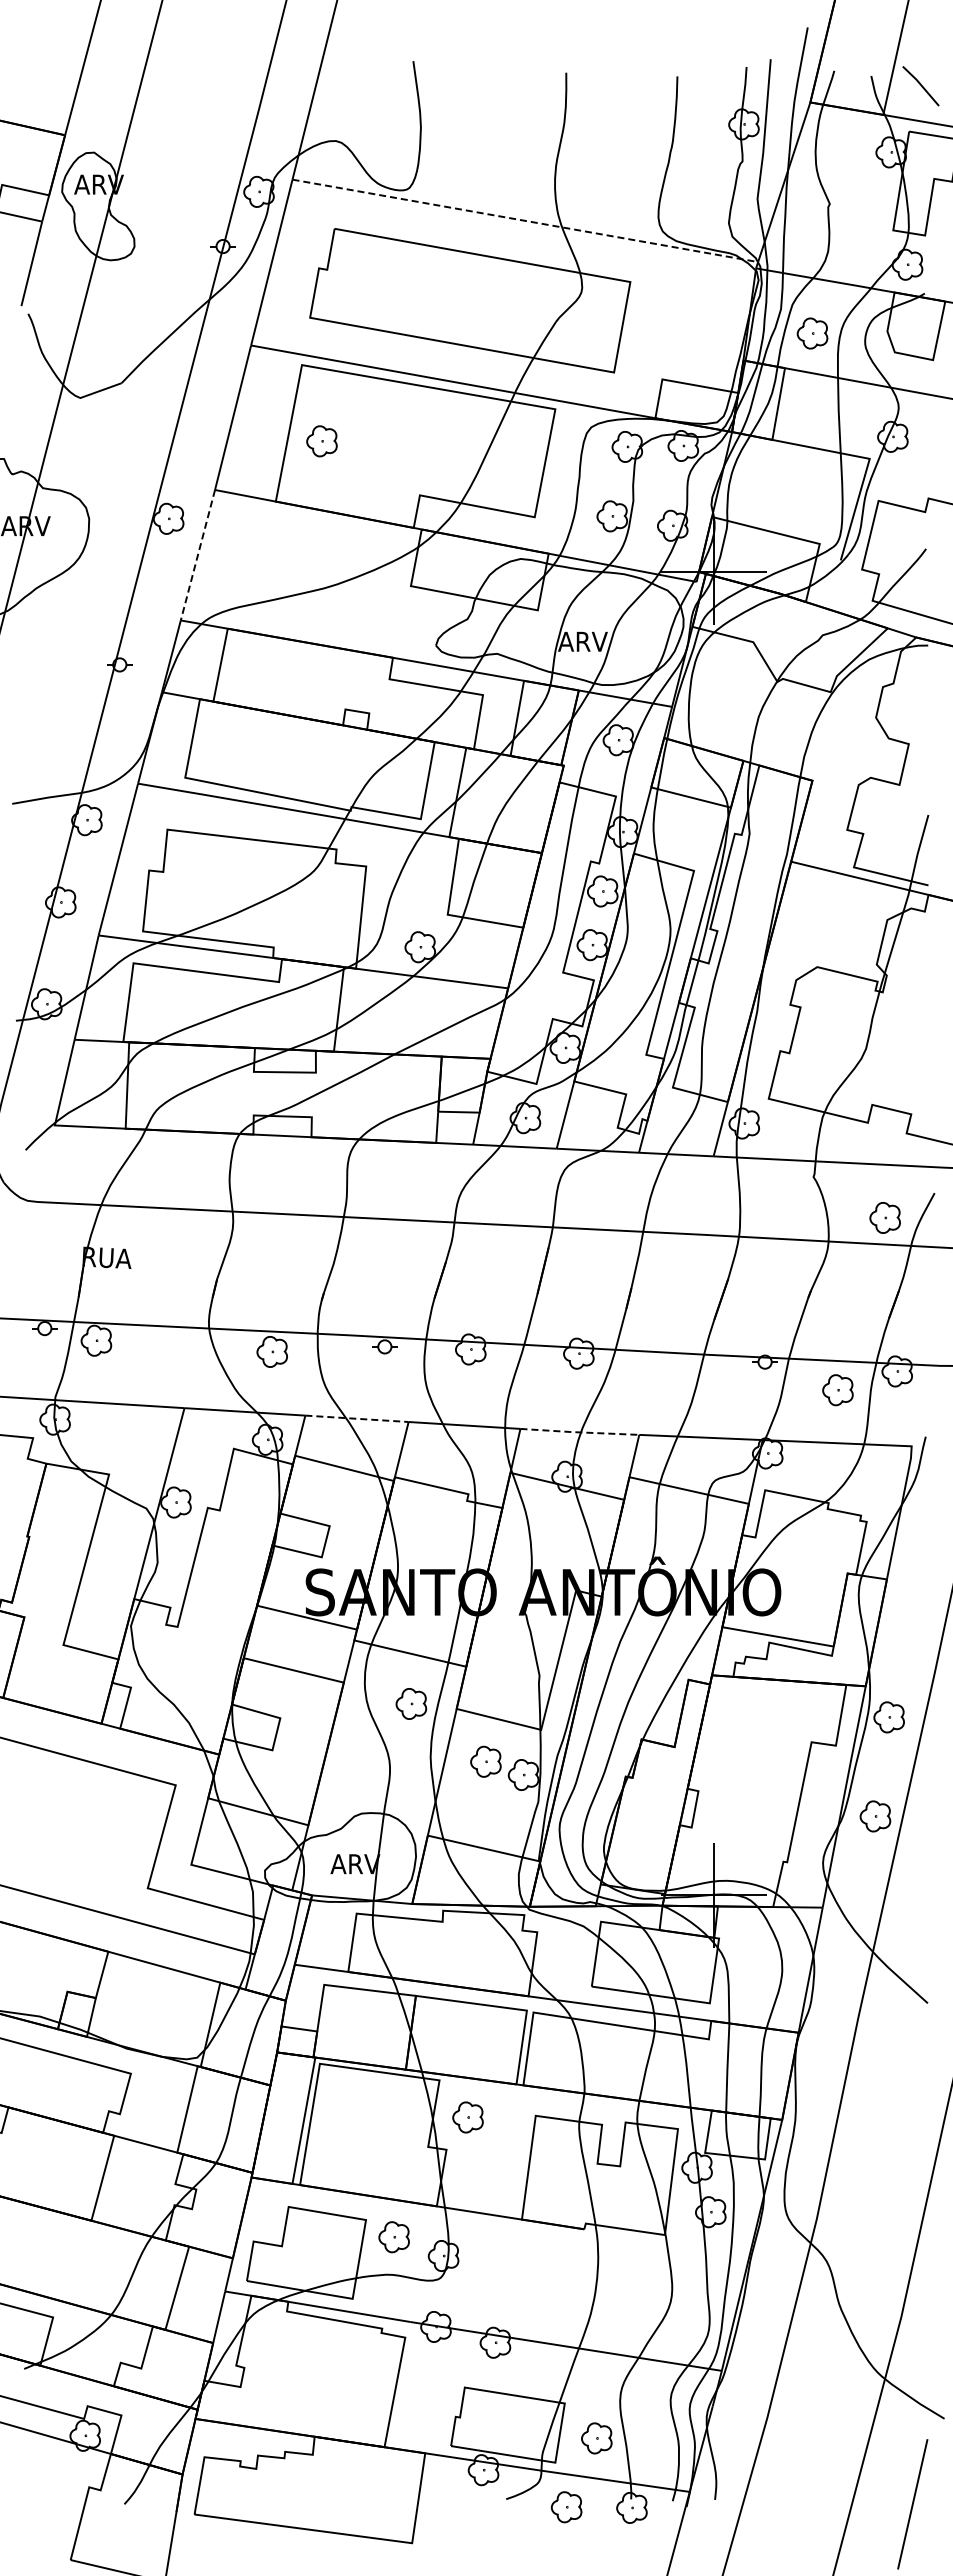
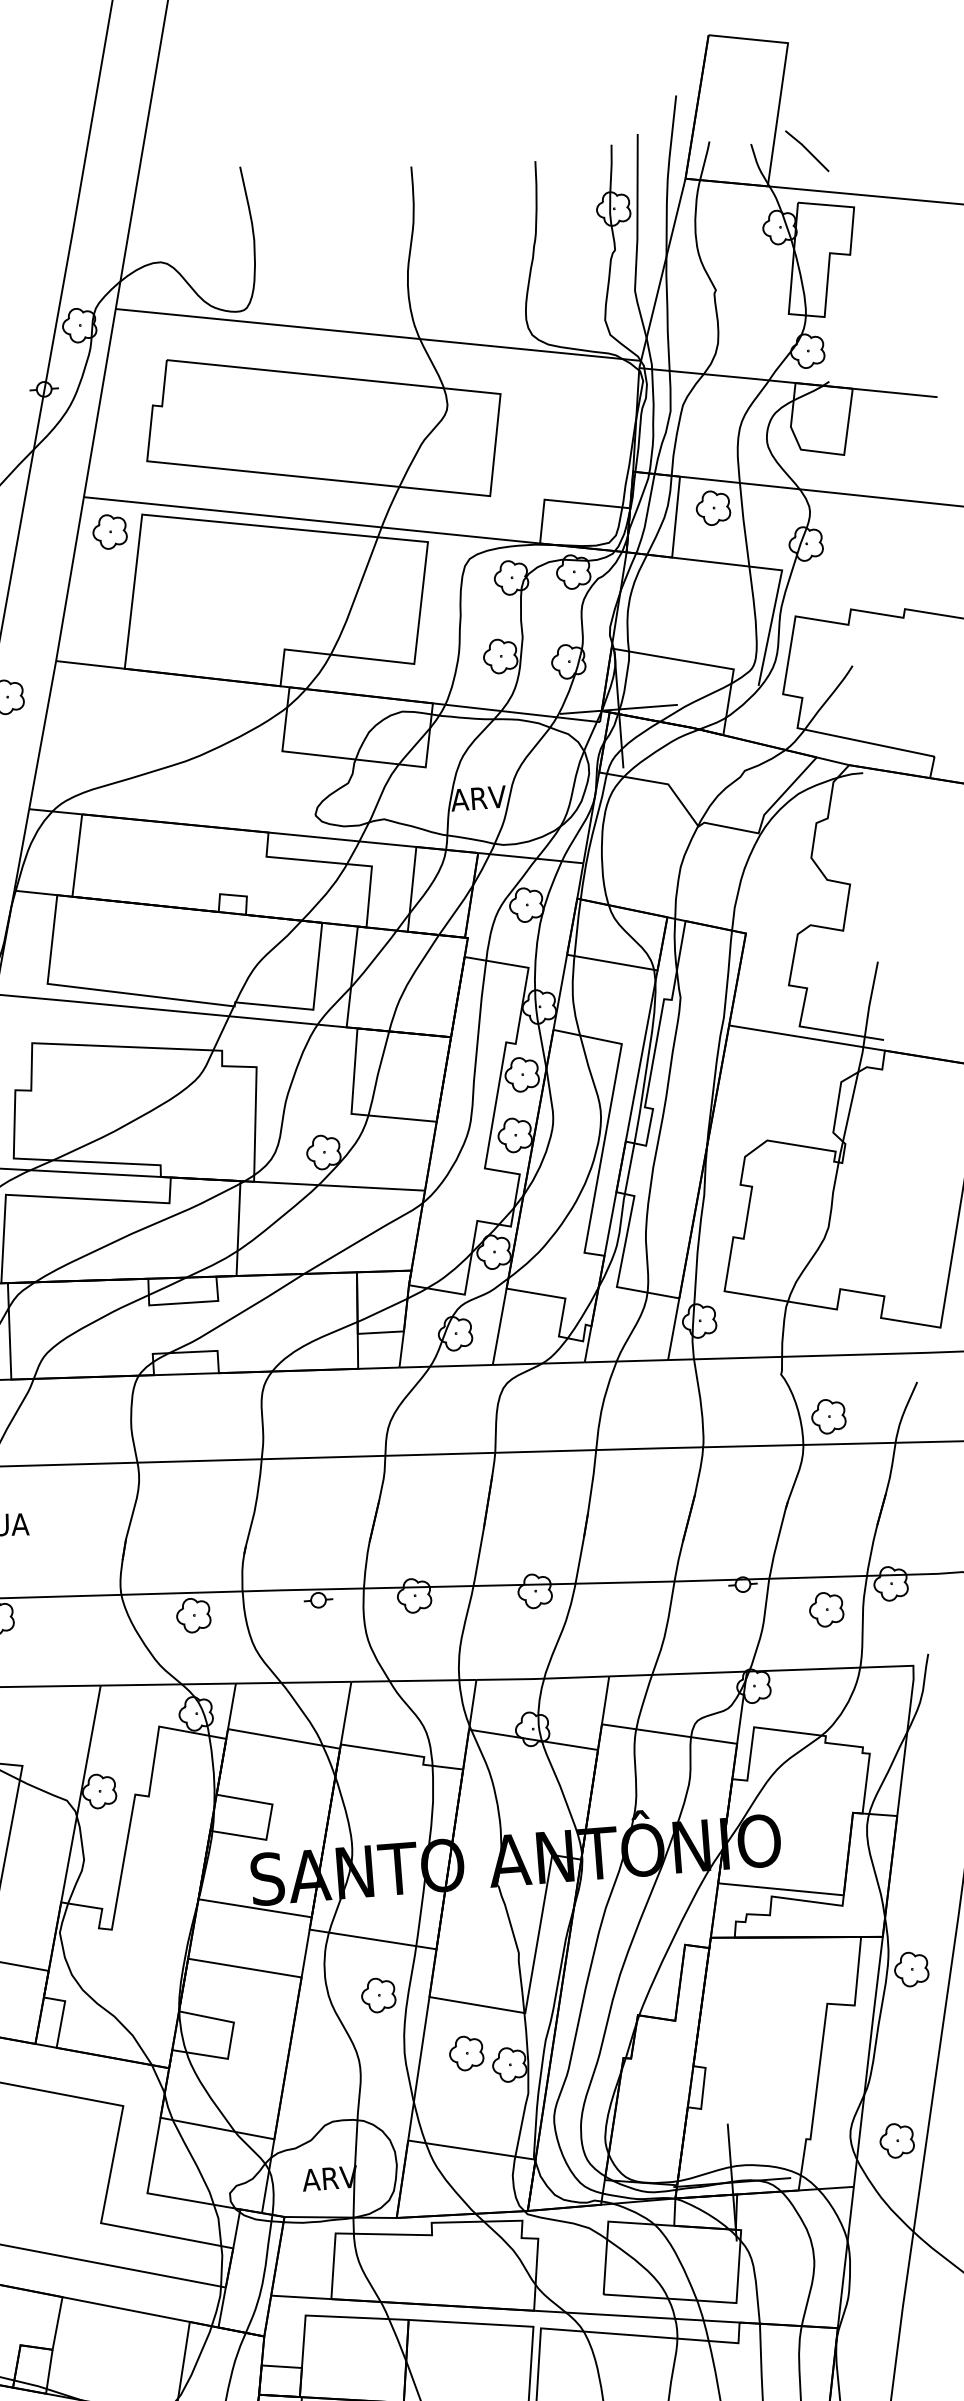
line: (525, 220) -> (378, 334), dashed -> solid
part: (812, 333) -> (713, 508), moved
part: (321, 441) -> (109, 532), moved
line: (197, 555) -> (42, 735), dashed -> solid
part: (884, 1217) -> (827, 1416), moved
line: (357, 1418) -> (294, 1682), dashed -> solid
line: (579, 1432) -> (542, 1678), dashed -> solid
part: (875, 1816) -> (897, 2140), moved

